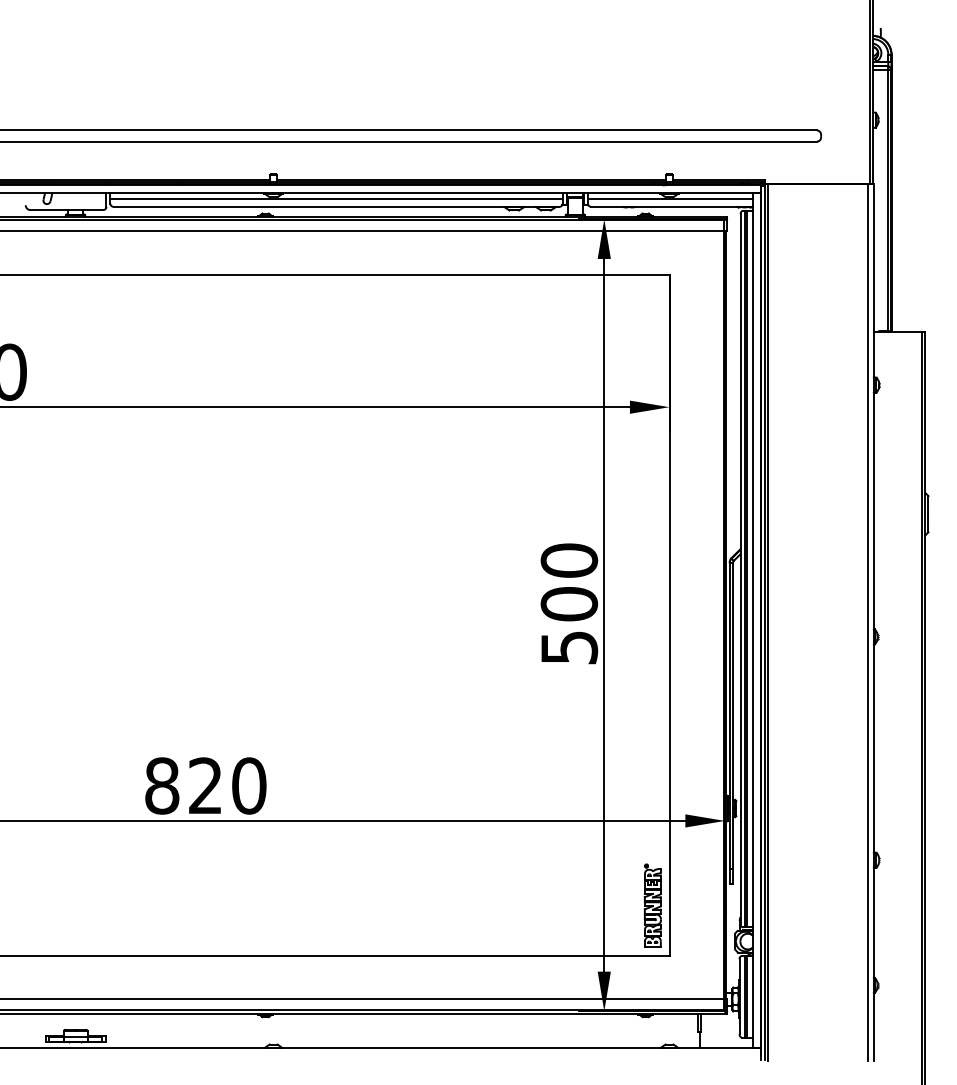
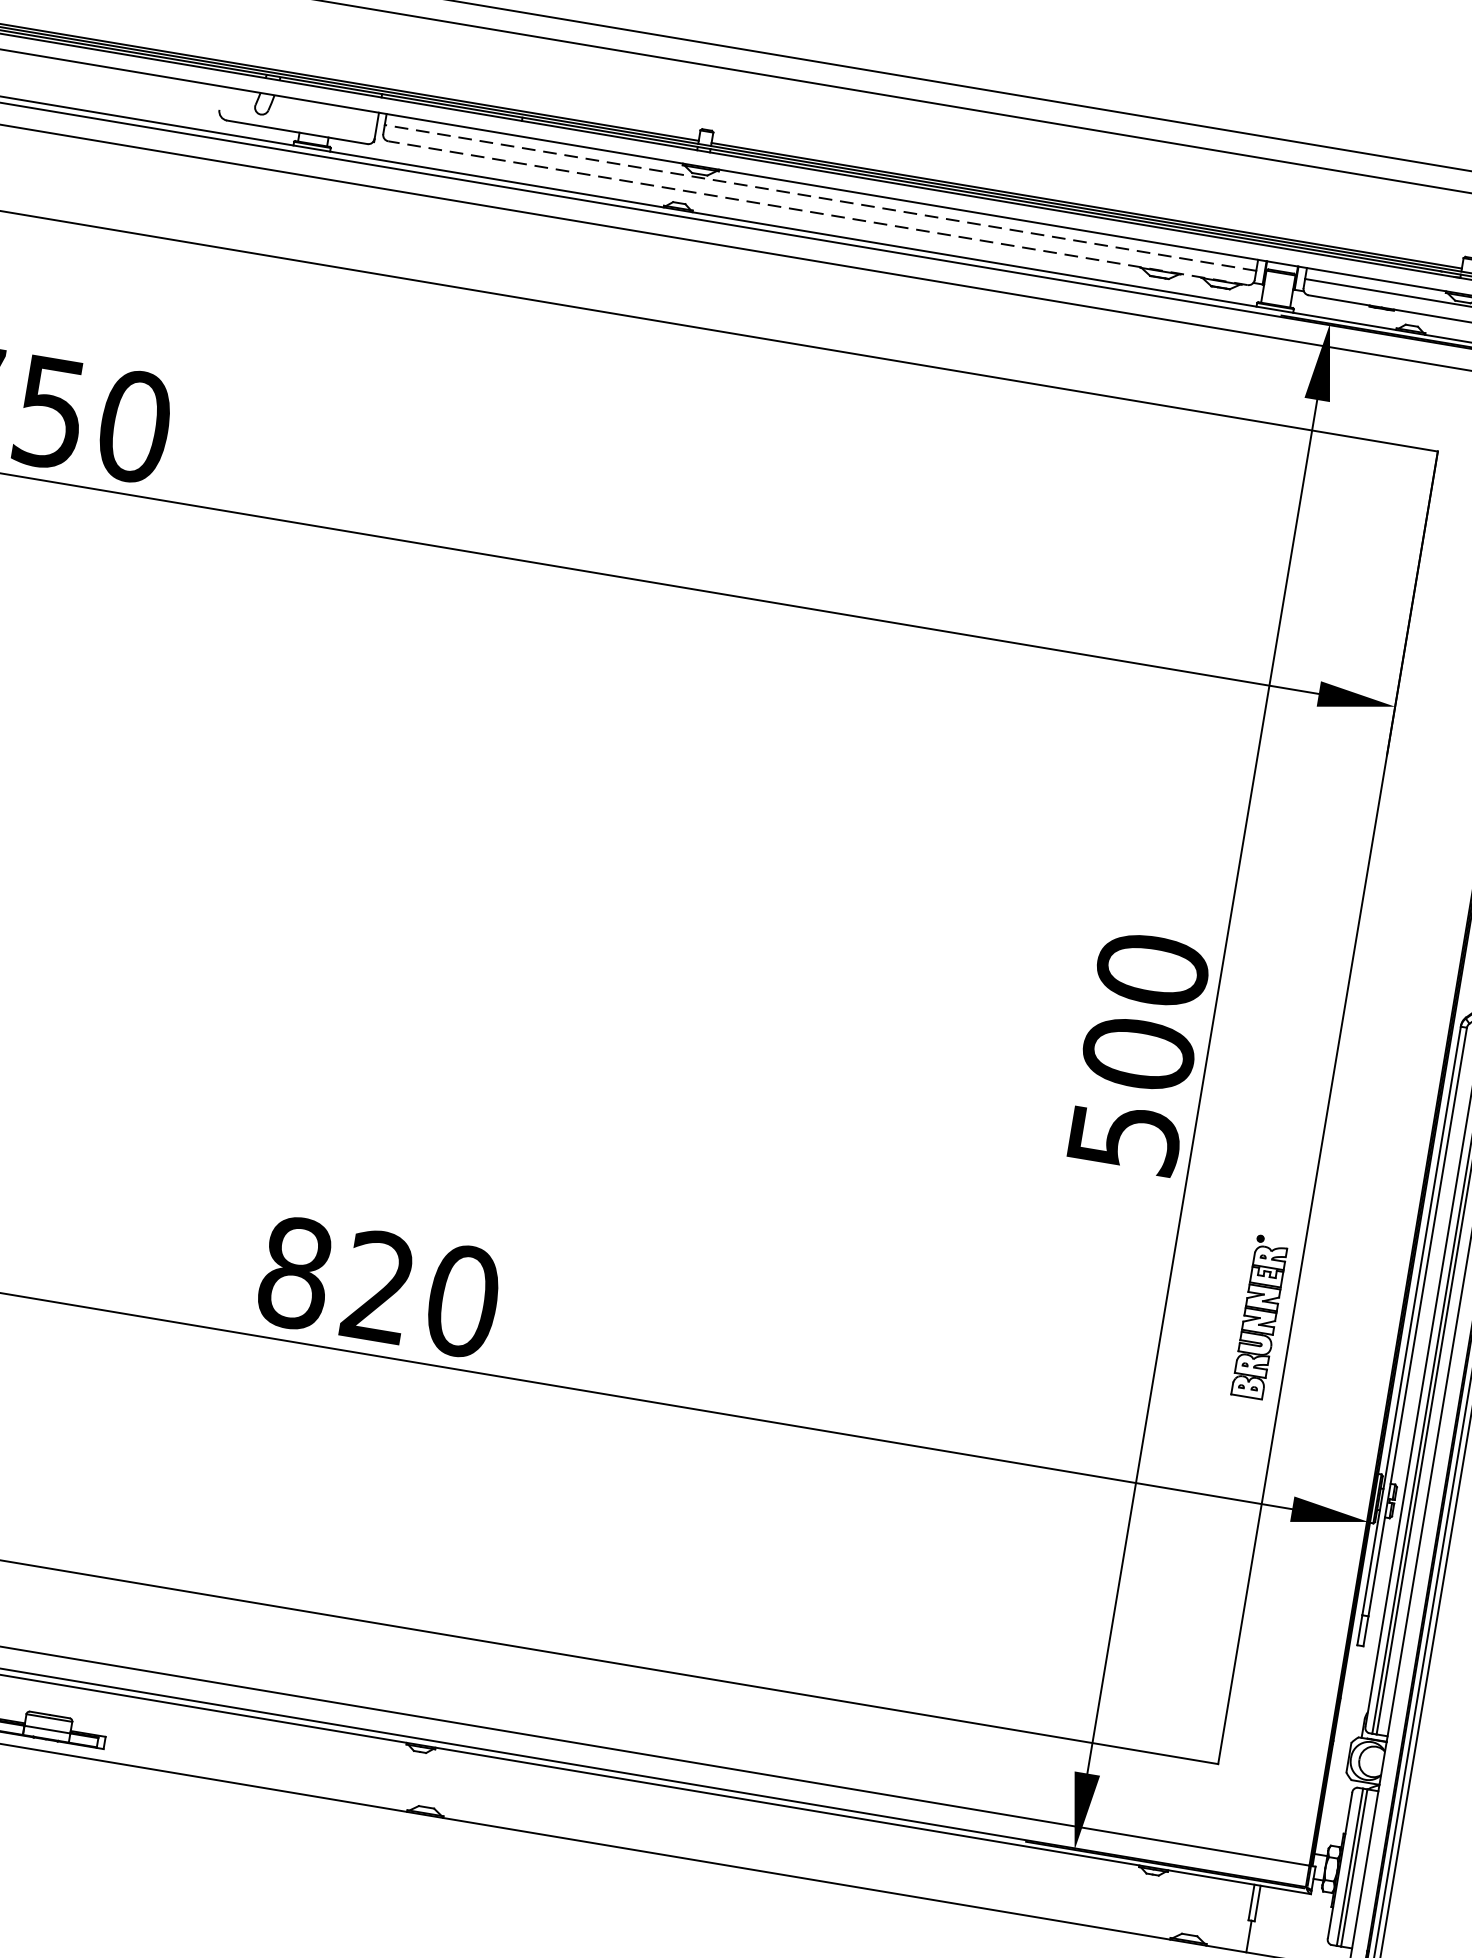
line: (336, 198) -> (820, 197), solid -> dashed
line: (336, 206) -> (818, 212), solid -> dashed
part: (652, 905) -> (1259, 1316), moved

